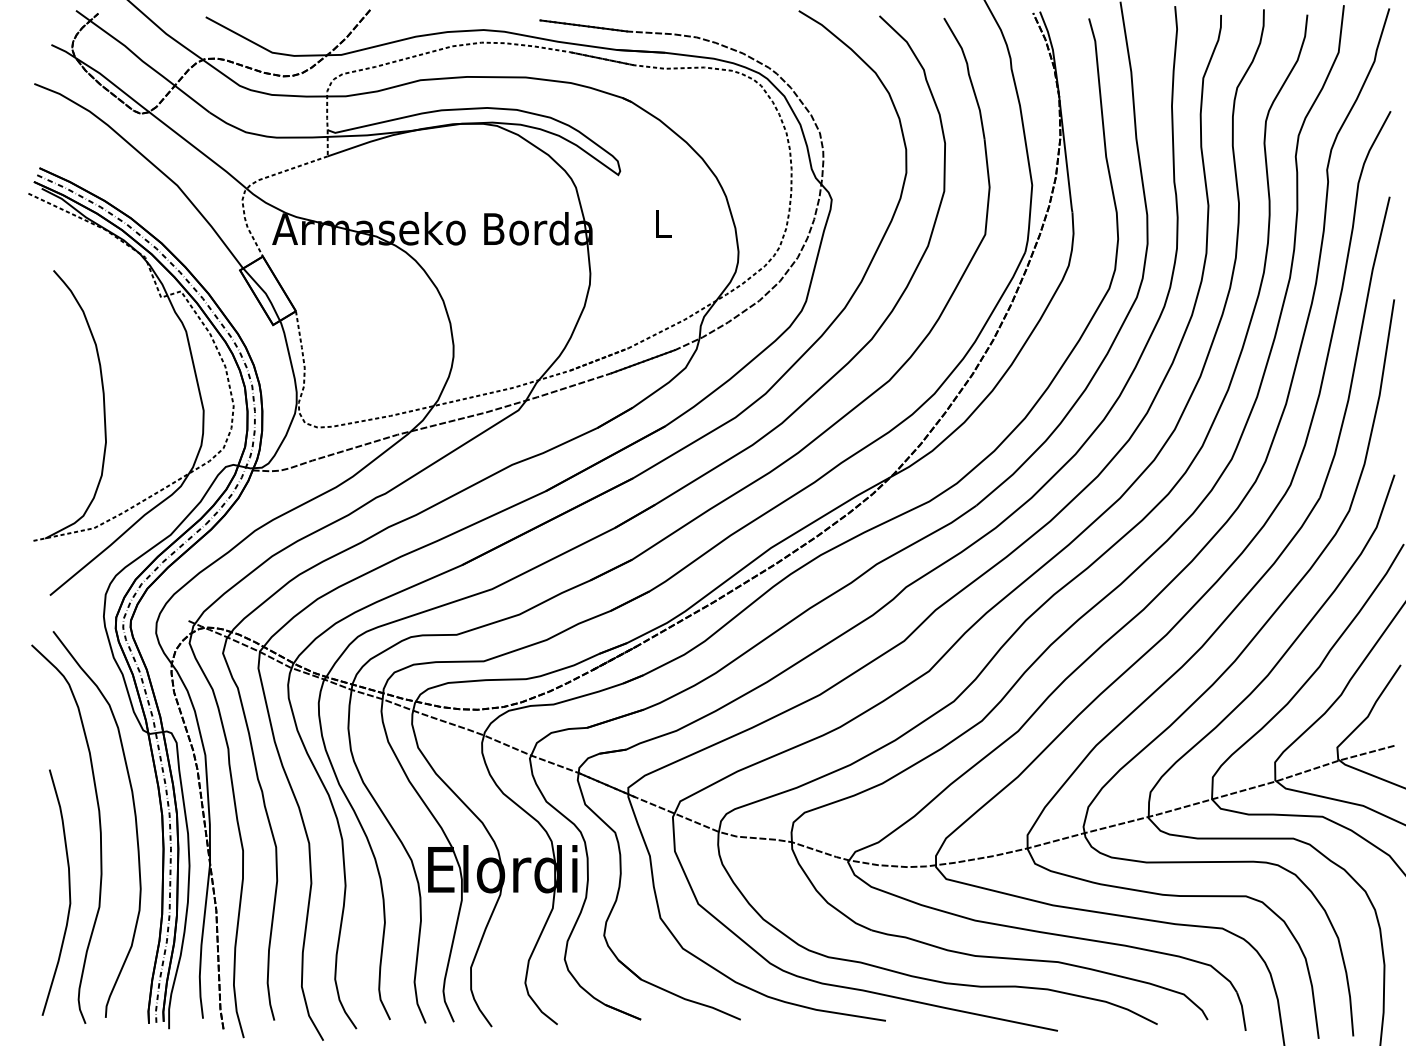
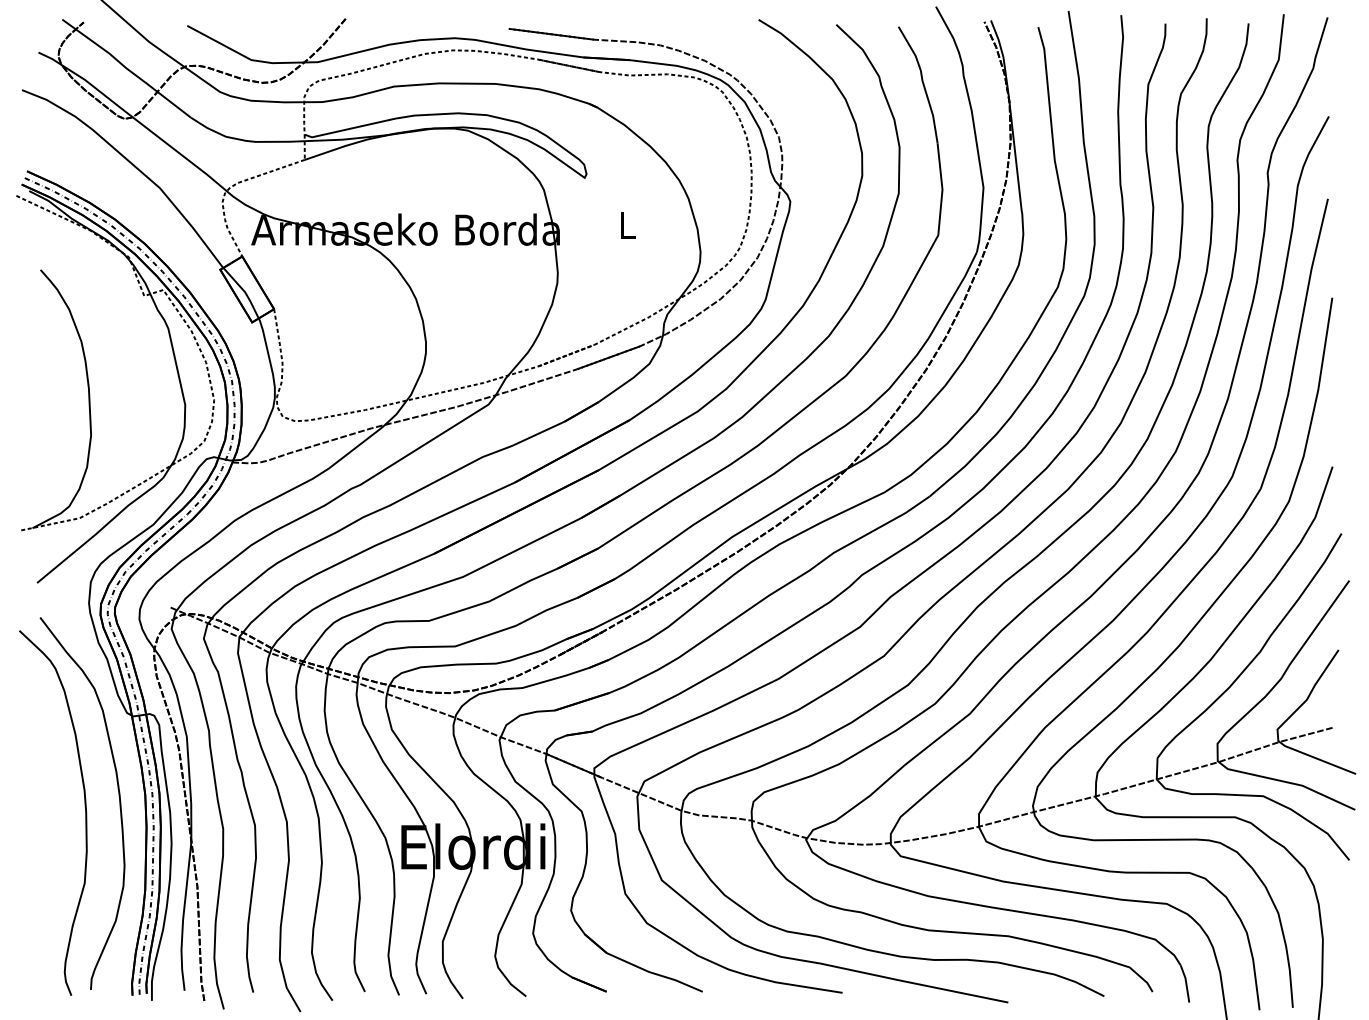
curve: (69, 892) -> (55, 869), removed

